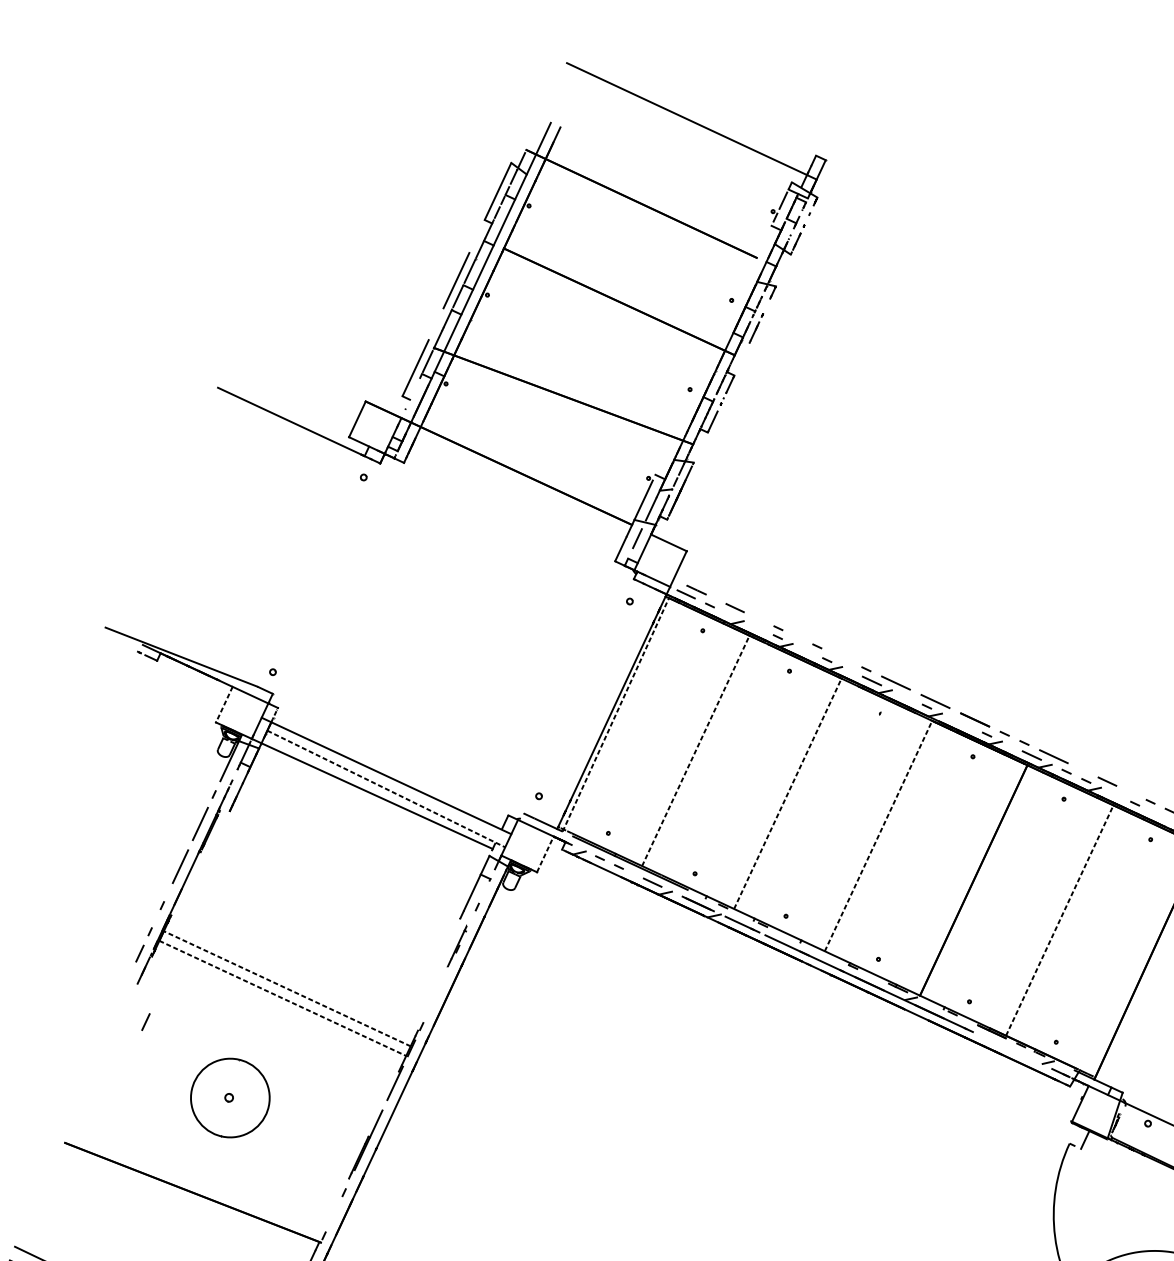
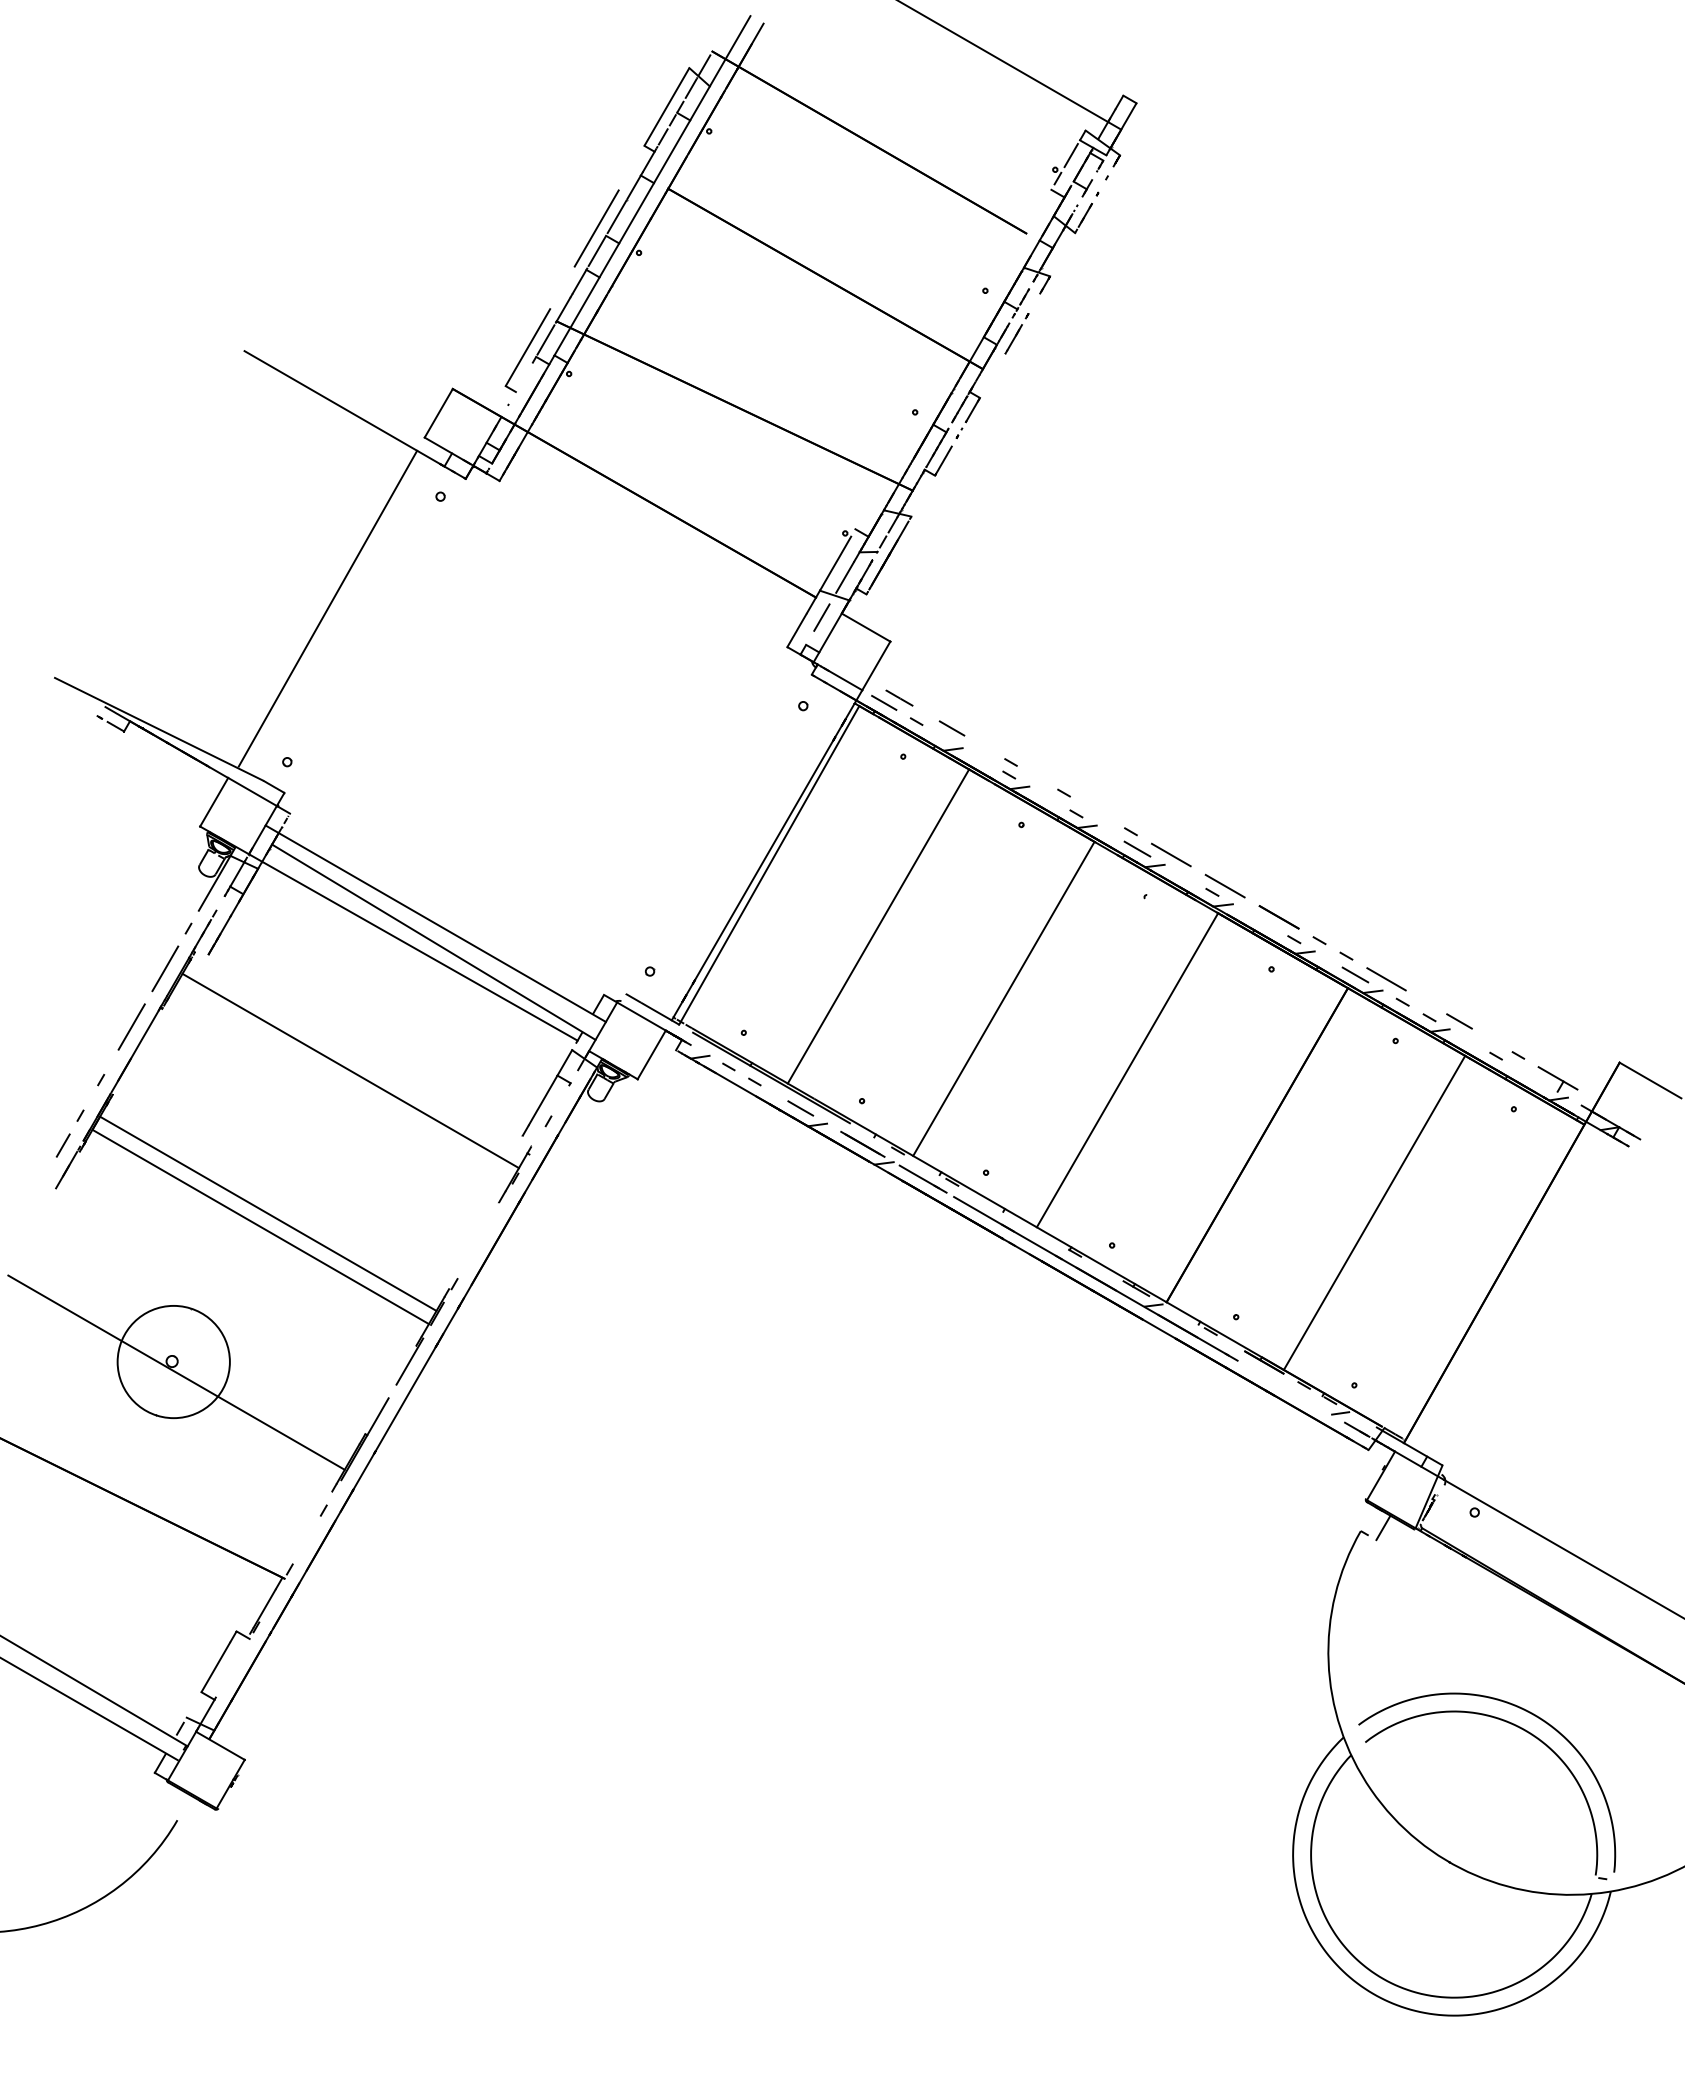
line: (291, 562) -> (327, 608), added
line: (223, 704) -> (213, 802), dashed -> solid
line: (615, 714) -> (769, 864), dashed -> solid
line: (695, 750) -> (878, 926), dashed -> solid
line: (386, 789) -> (433, 942), dashed -> solid
line: (788, 793) -> (1004, 998), dashed -> solid
line: (878, 835) -> (1127, 1069), dashed -> solid
line: (545, 854) -> (652, 1054), dashed -> solid
line: (335, 883) -> (350, 1070), added
line: (1059, 920) -> (1374, 1212), dashed -> solid
line: (286, 988) -> (267, 1213), dashed -> solid
line: (283, 998) -> (261, 1227), dashed -> solid
line: (145, 1022) -> (62, 1243), removed
line: (232, 1105) -> (176, 1372), added

